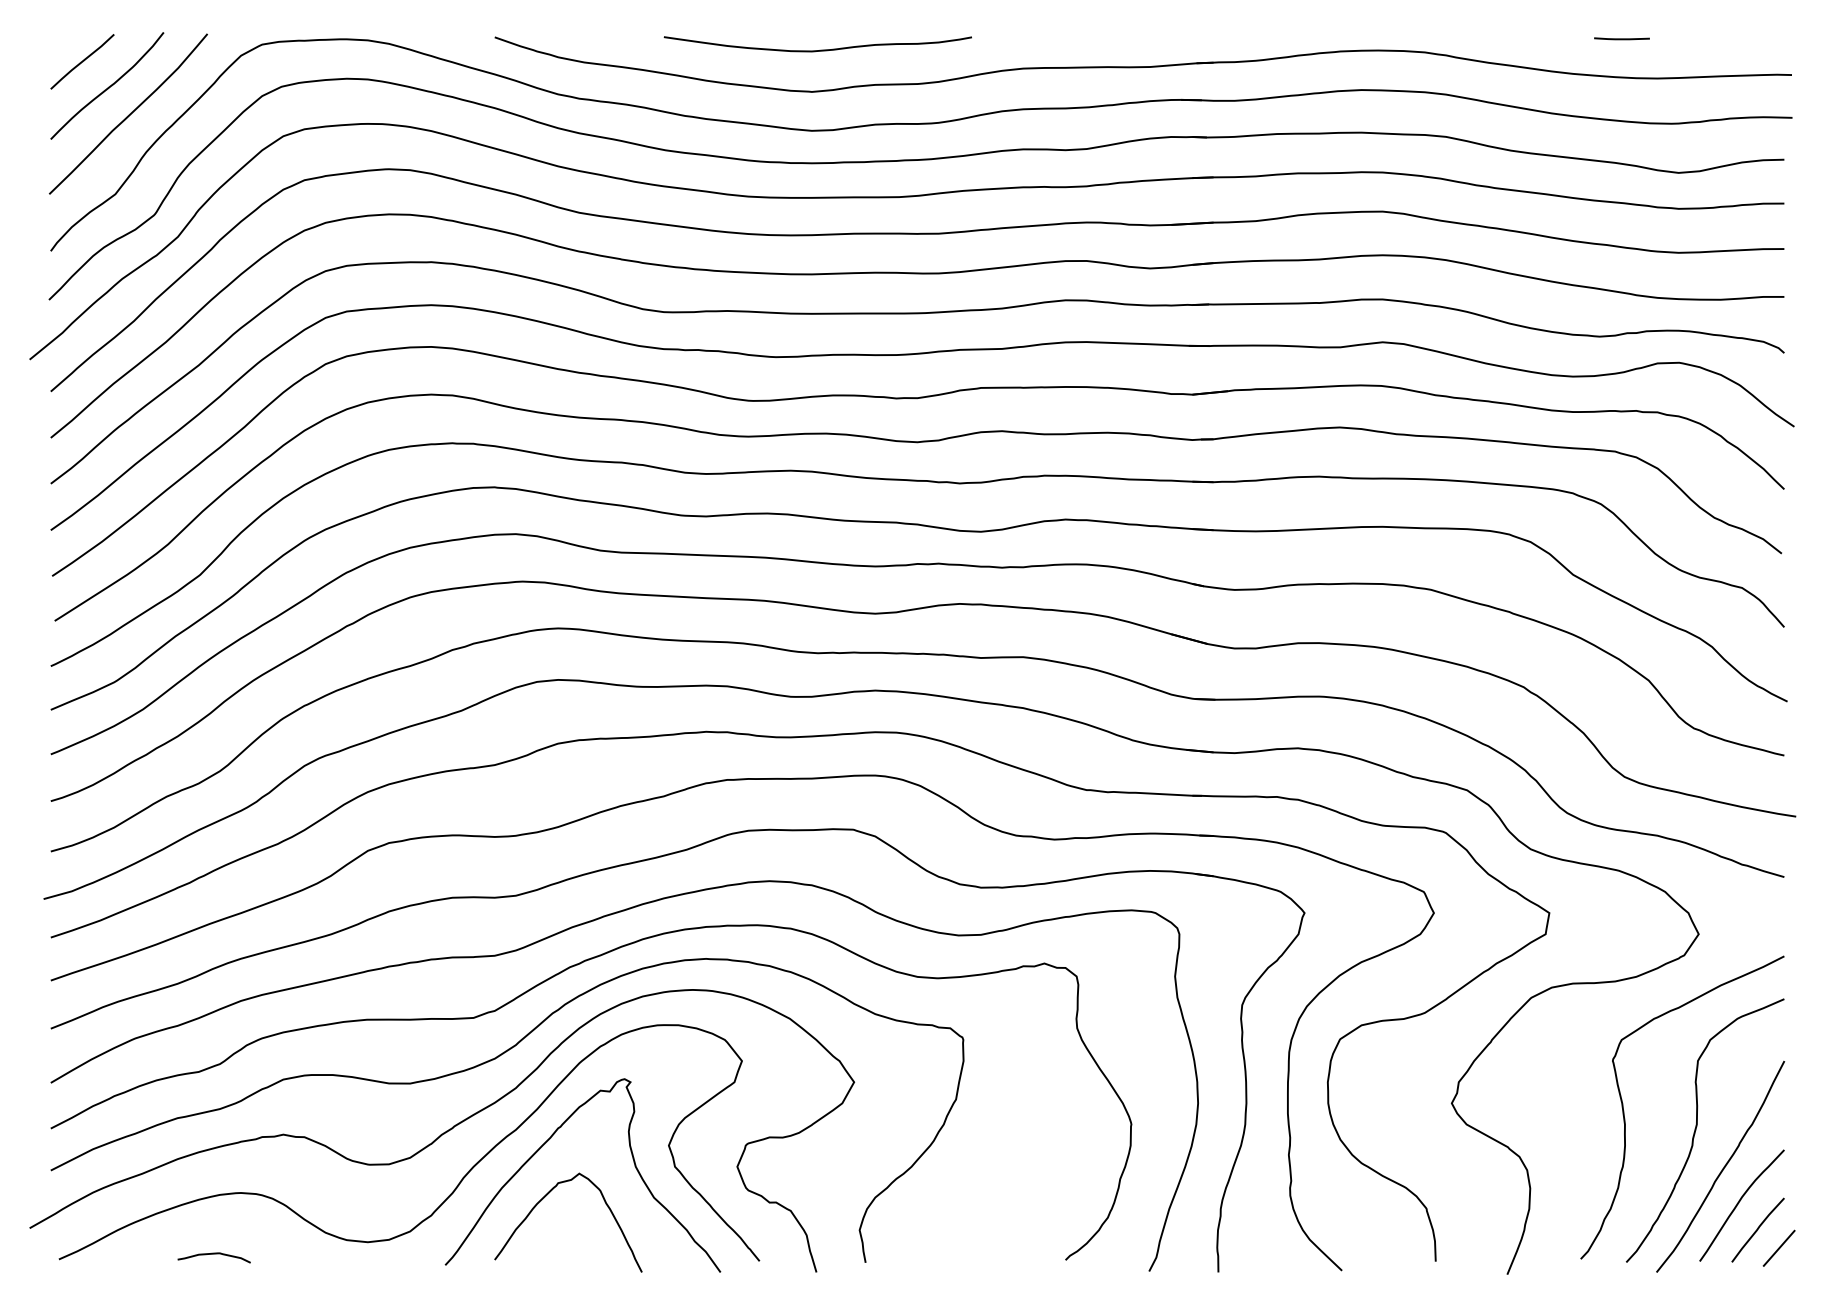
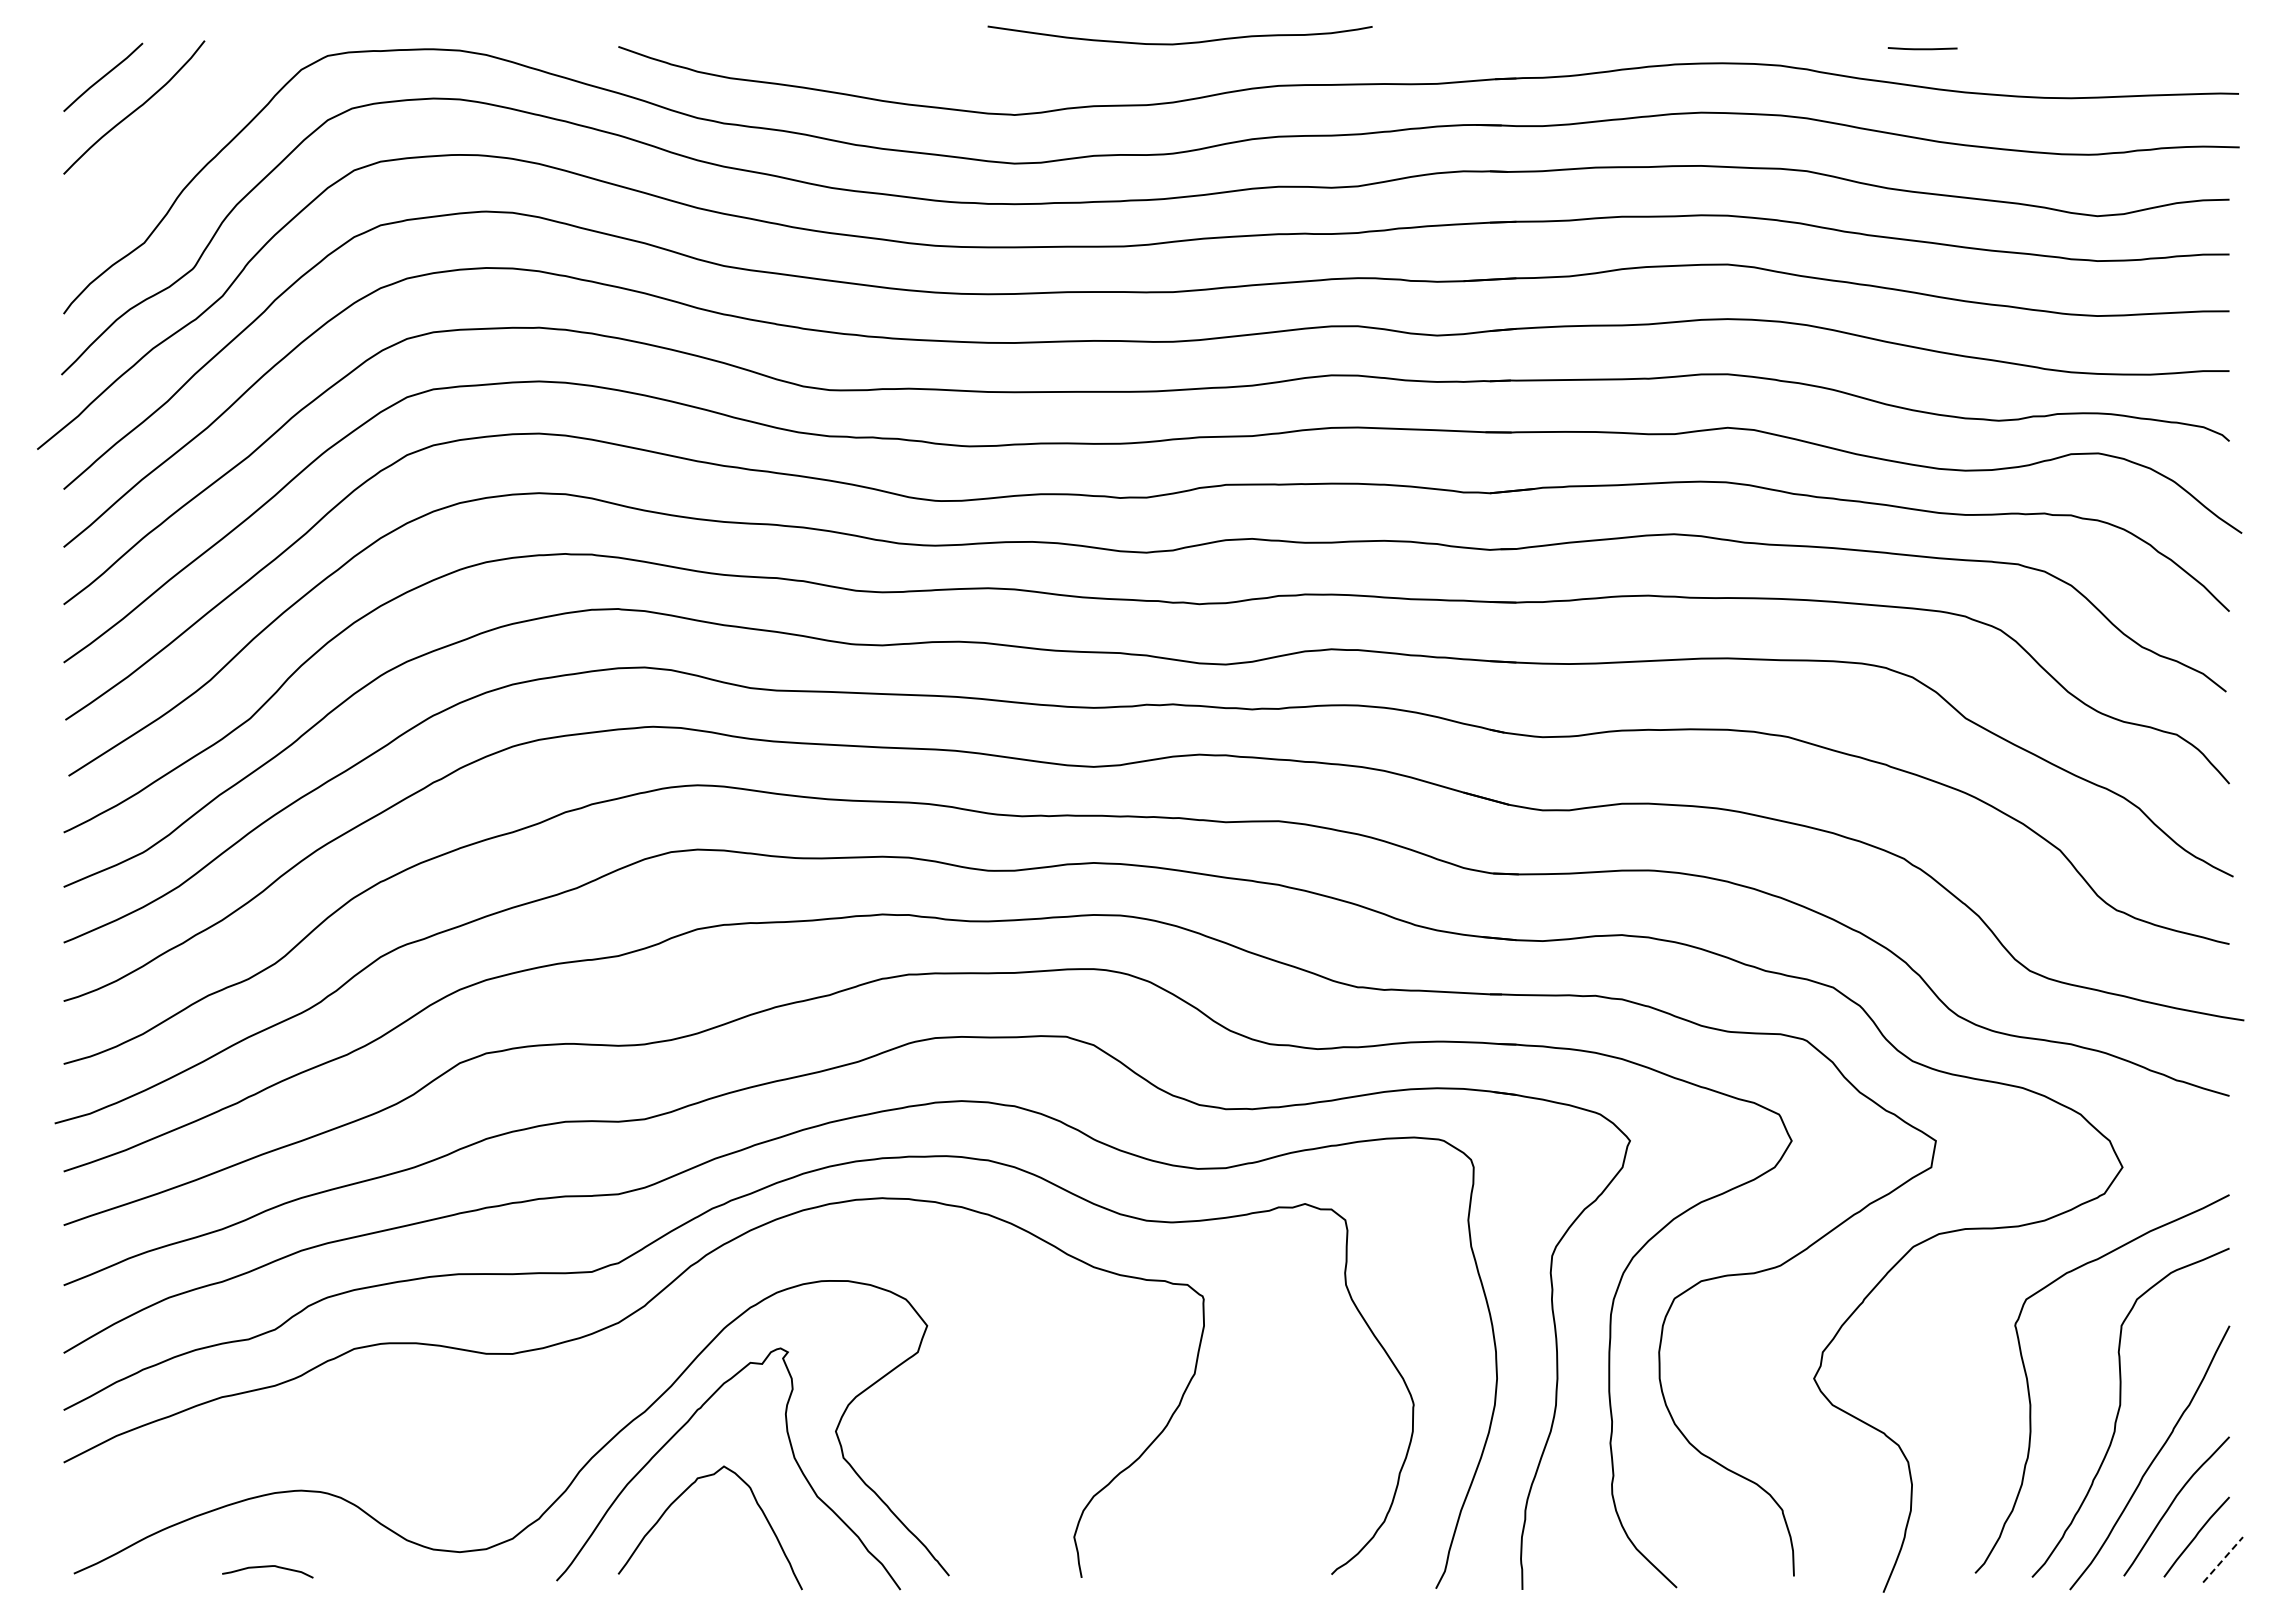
line: (1621, 38) -> (1922, 48), moved
curve: (818, 49) -> (1180, 42), moved
curve: (129, 114) -> (161, 143), removed
curve: (444, 1132) -> (555, 1414), removed
line: (1779, 1248) -> (2223, 1559), solid -> dashed

